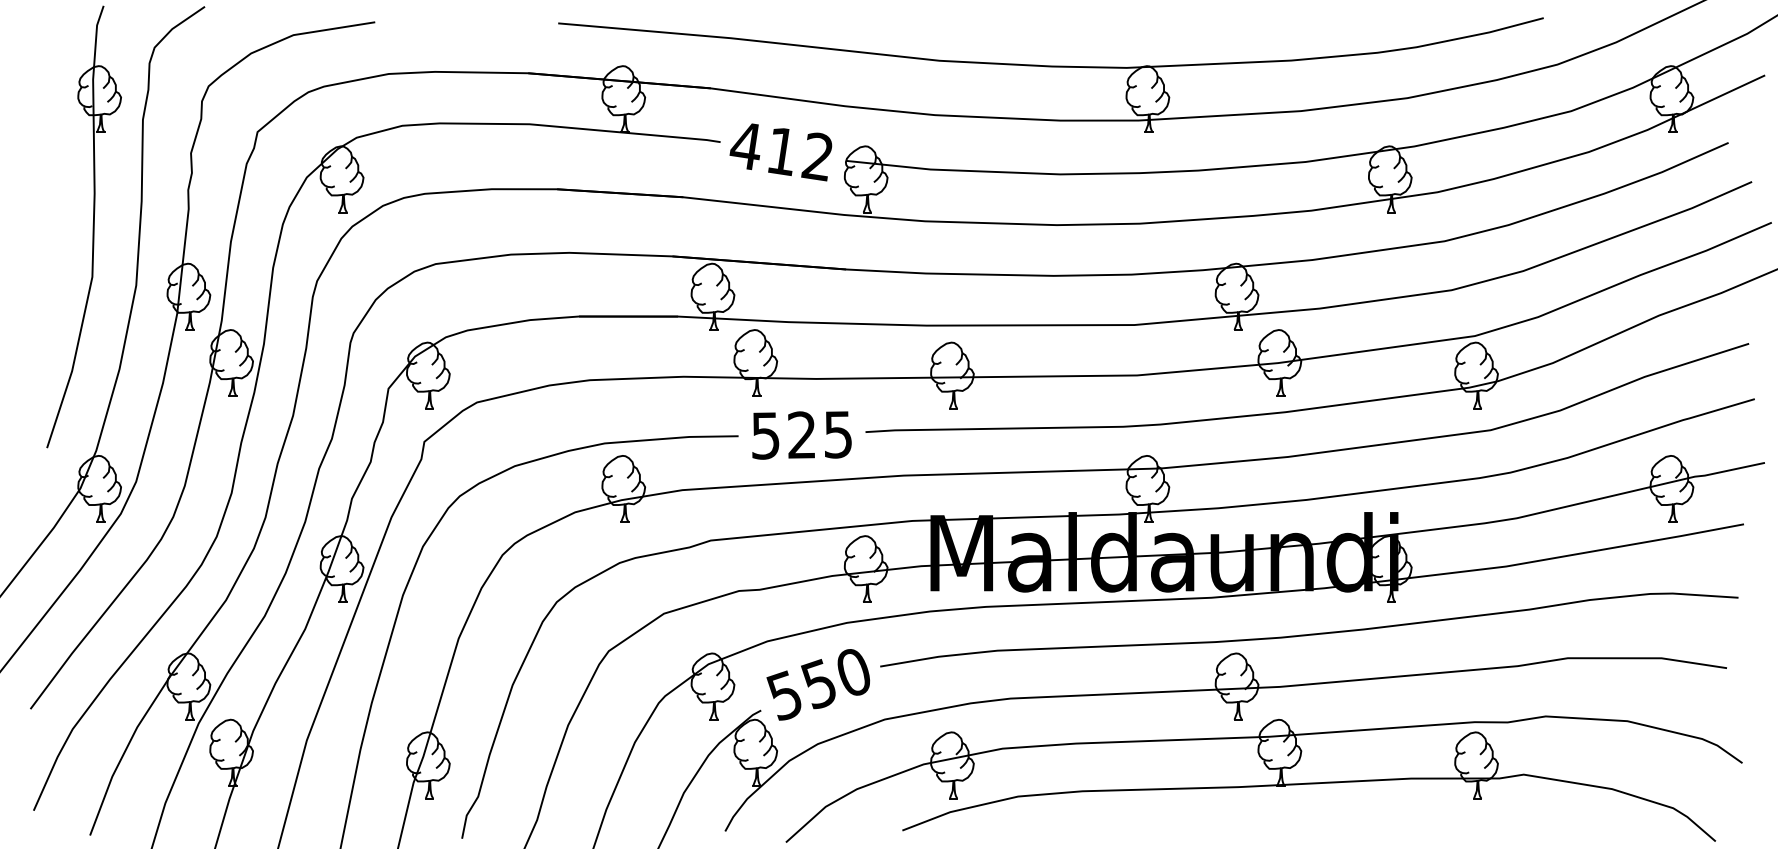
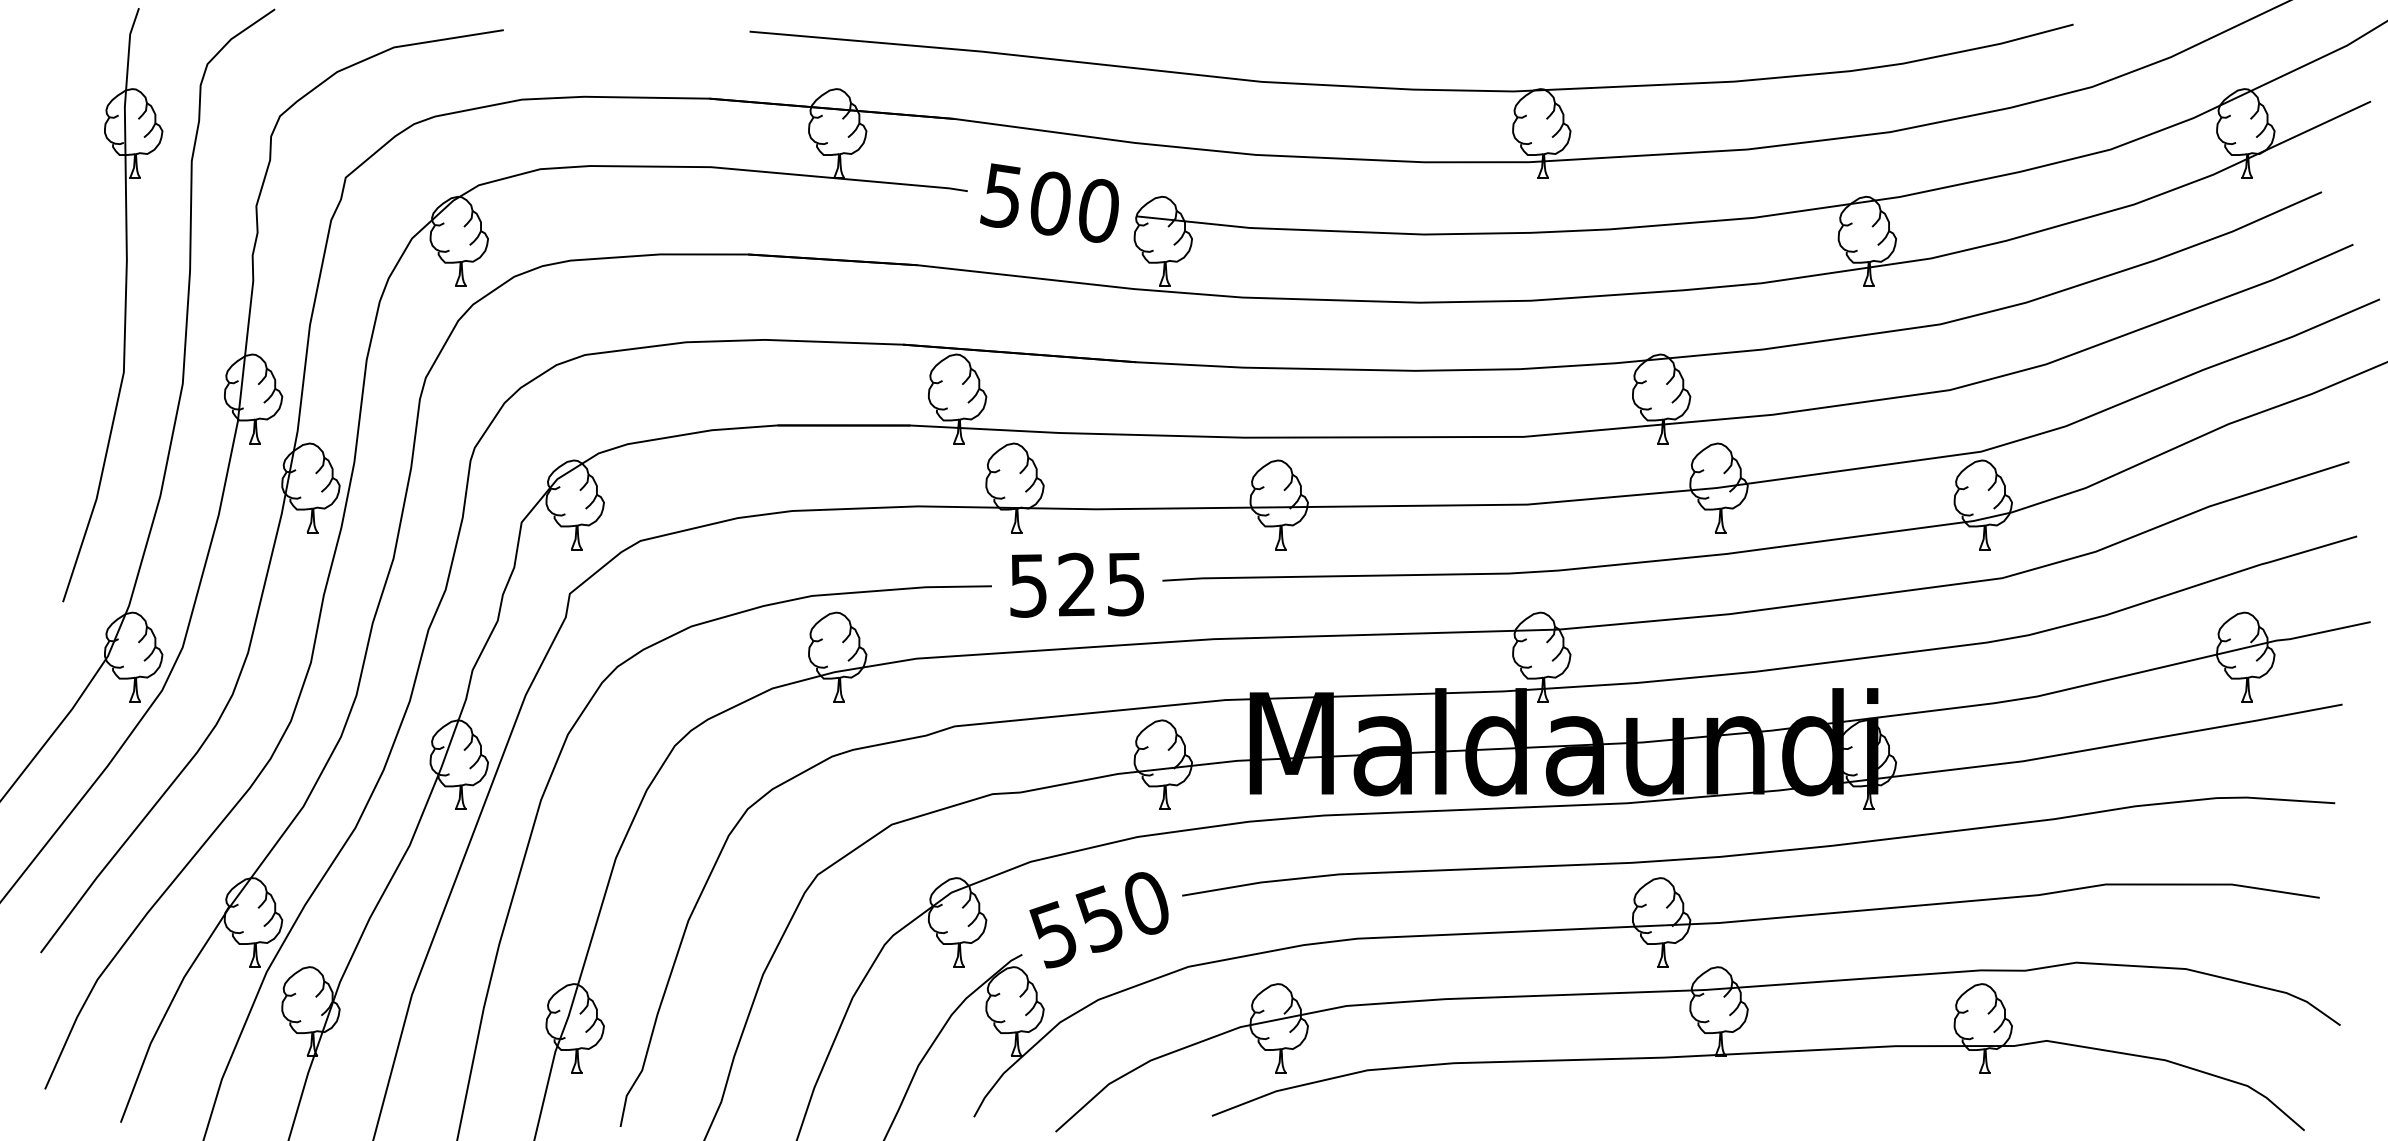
text: (780, 151) -> (1048, 203), 412 -> 500

